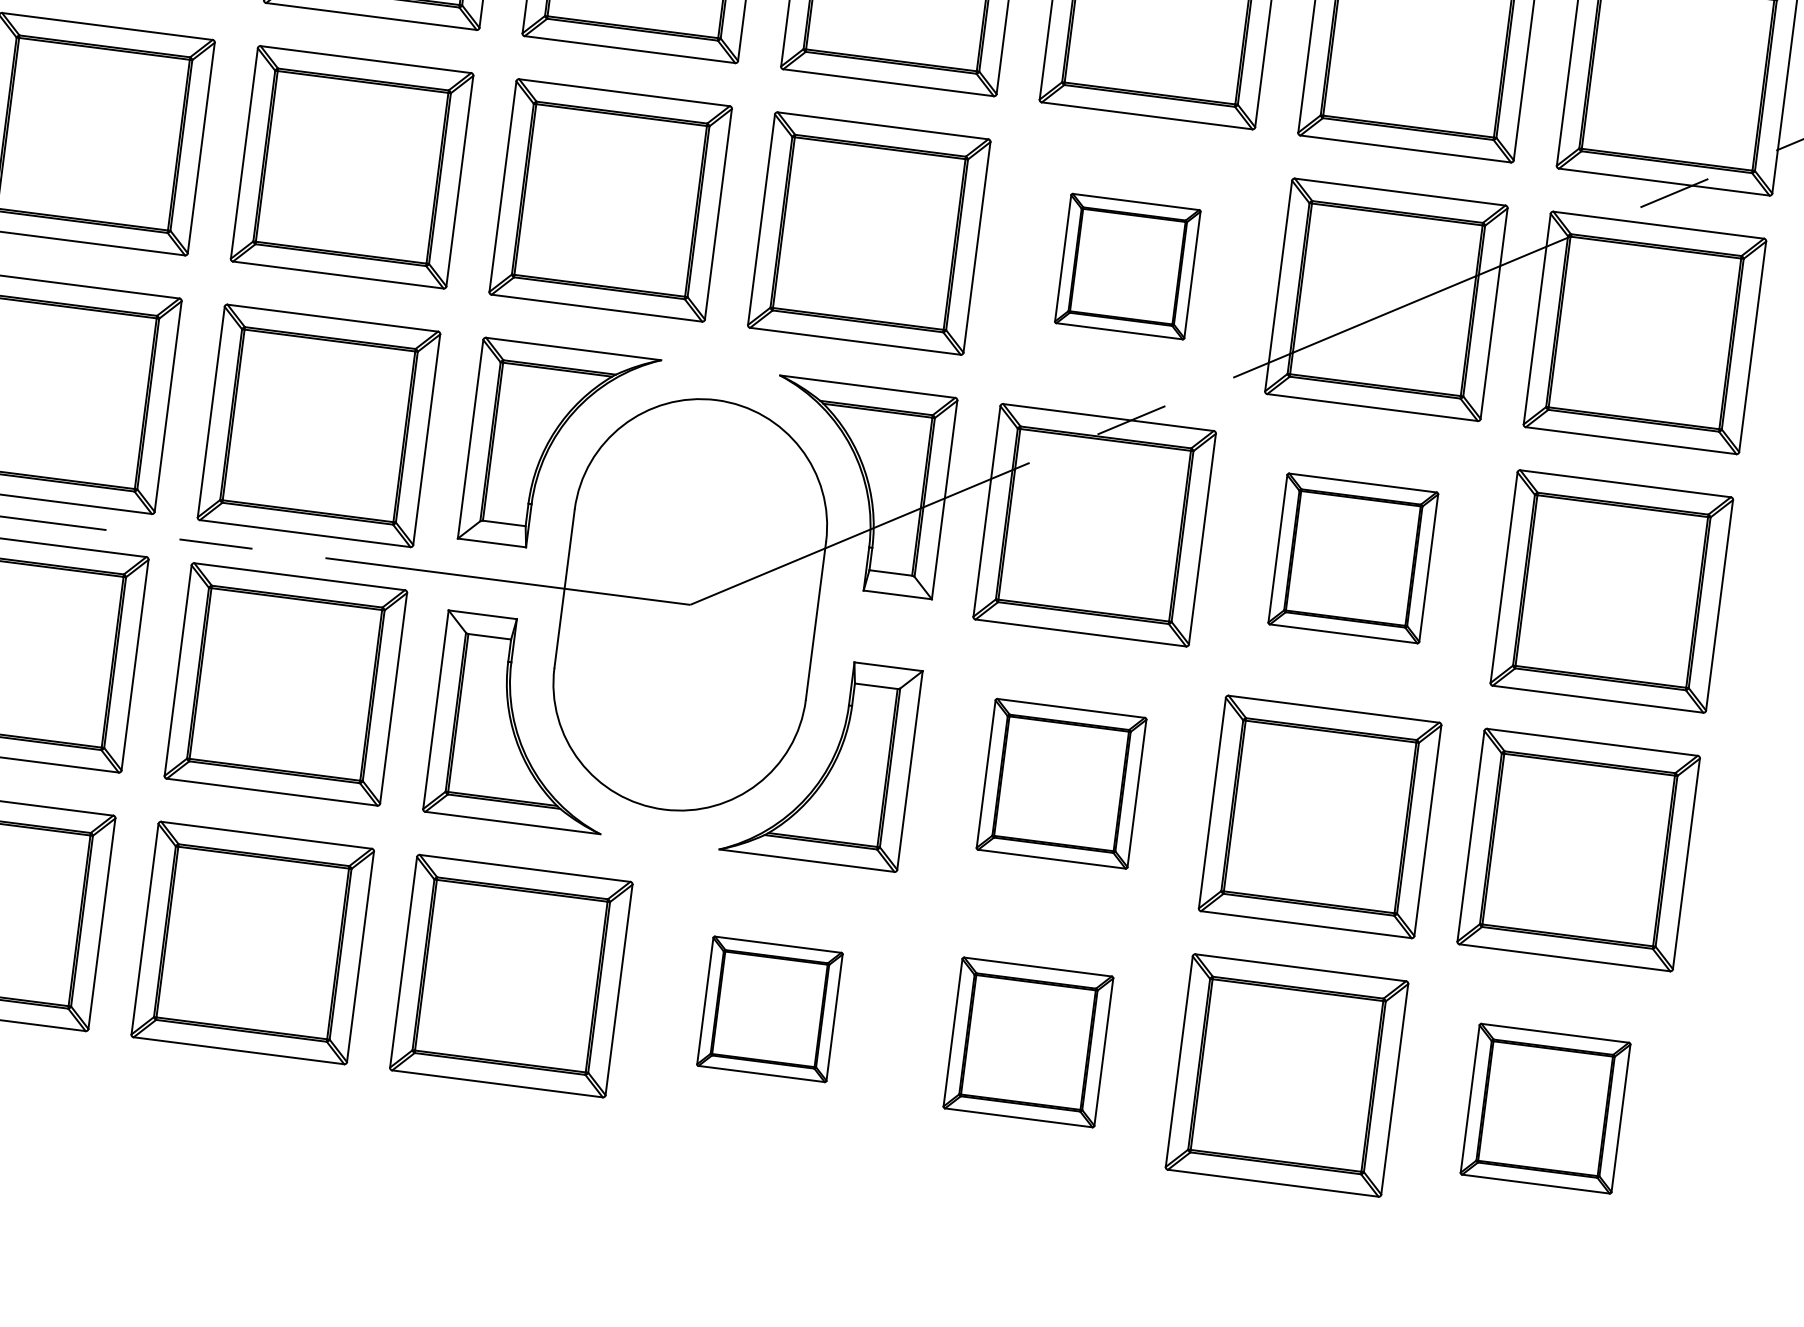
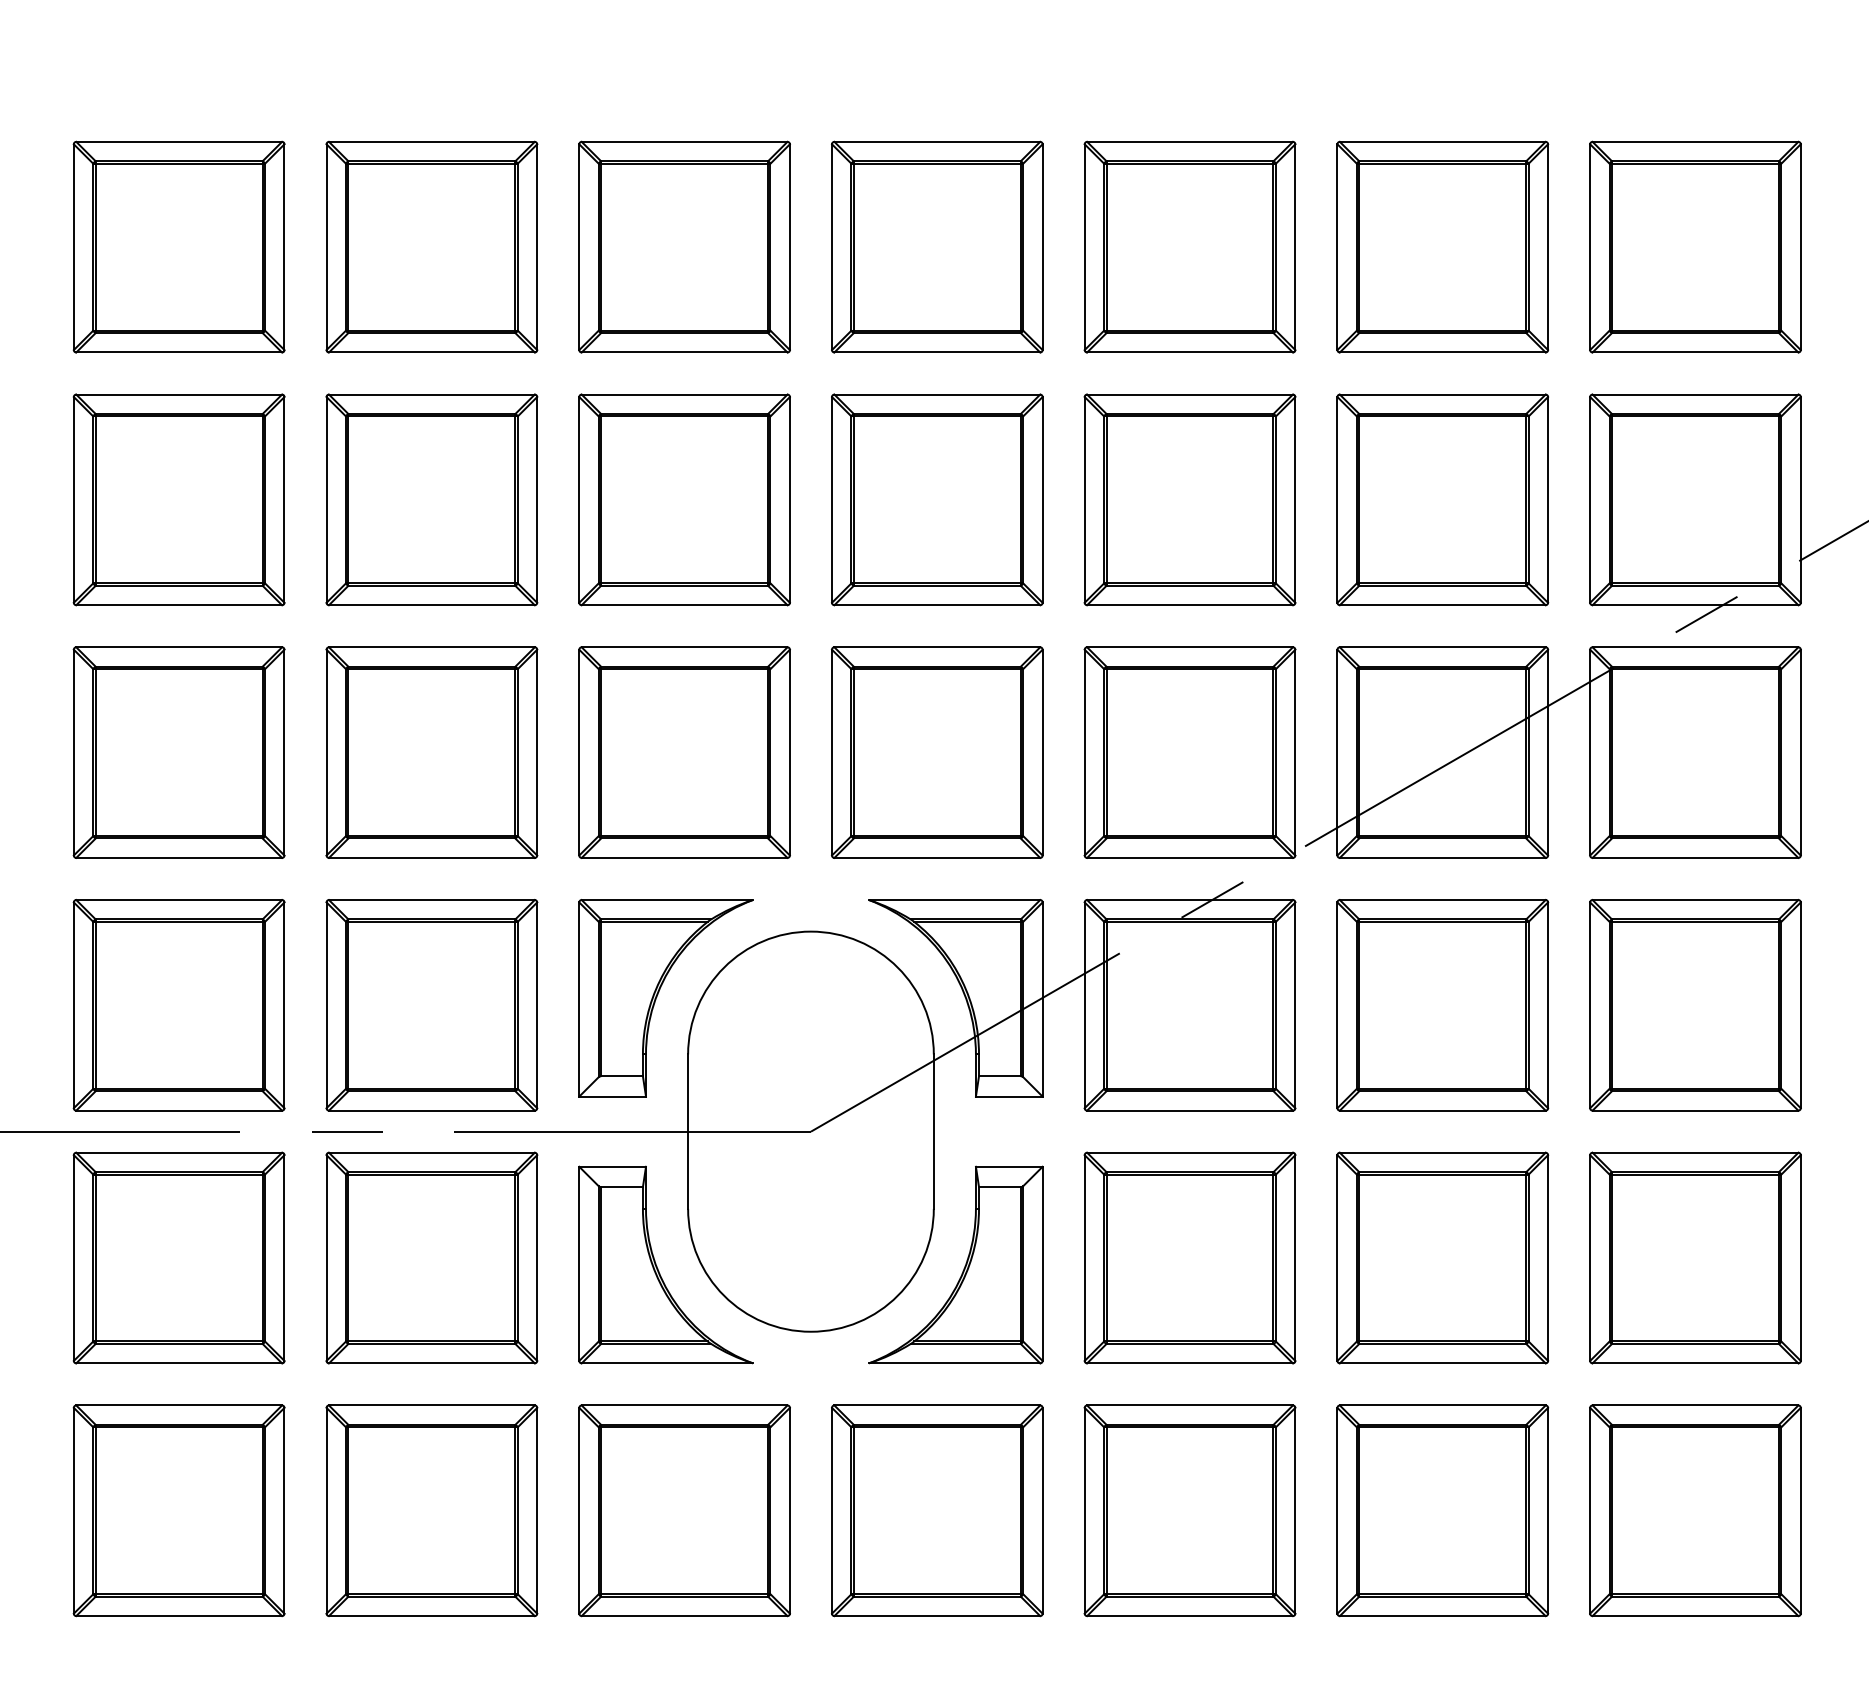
part: (1127, 266) -> (1189, 752), size x1.67
part: (1352, 558) -> (1442, 1005), size x1.43
part: (1061, 783) -> (1189, 1257), size x1.43
part: (770, 1009) -> (937, 1510), size x1.67
part: (1027, 1042) -> (1189, 1510), size x1.43
part: (1545, 1108) -> (1695, 1510), size x1.43

